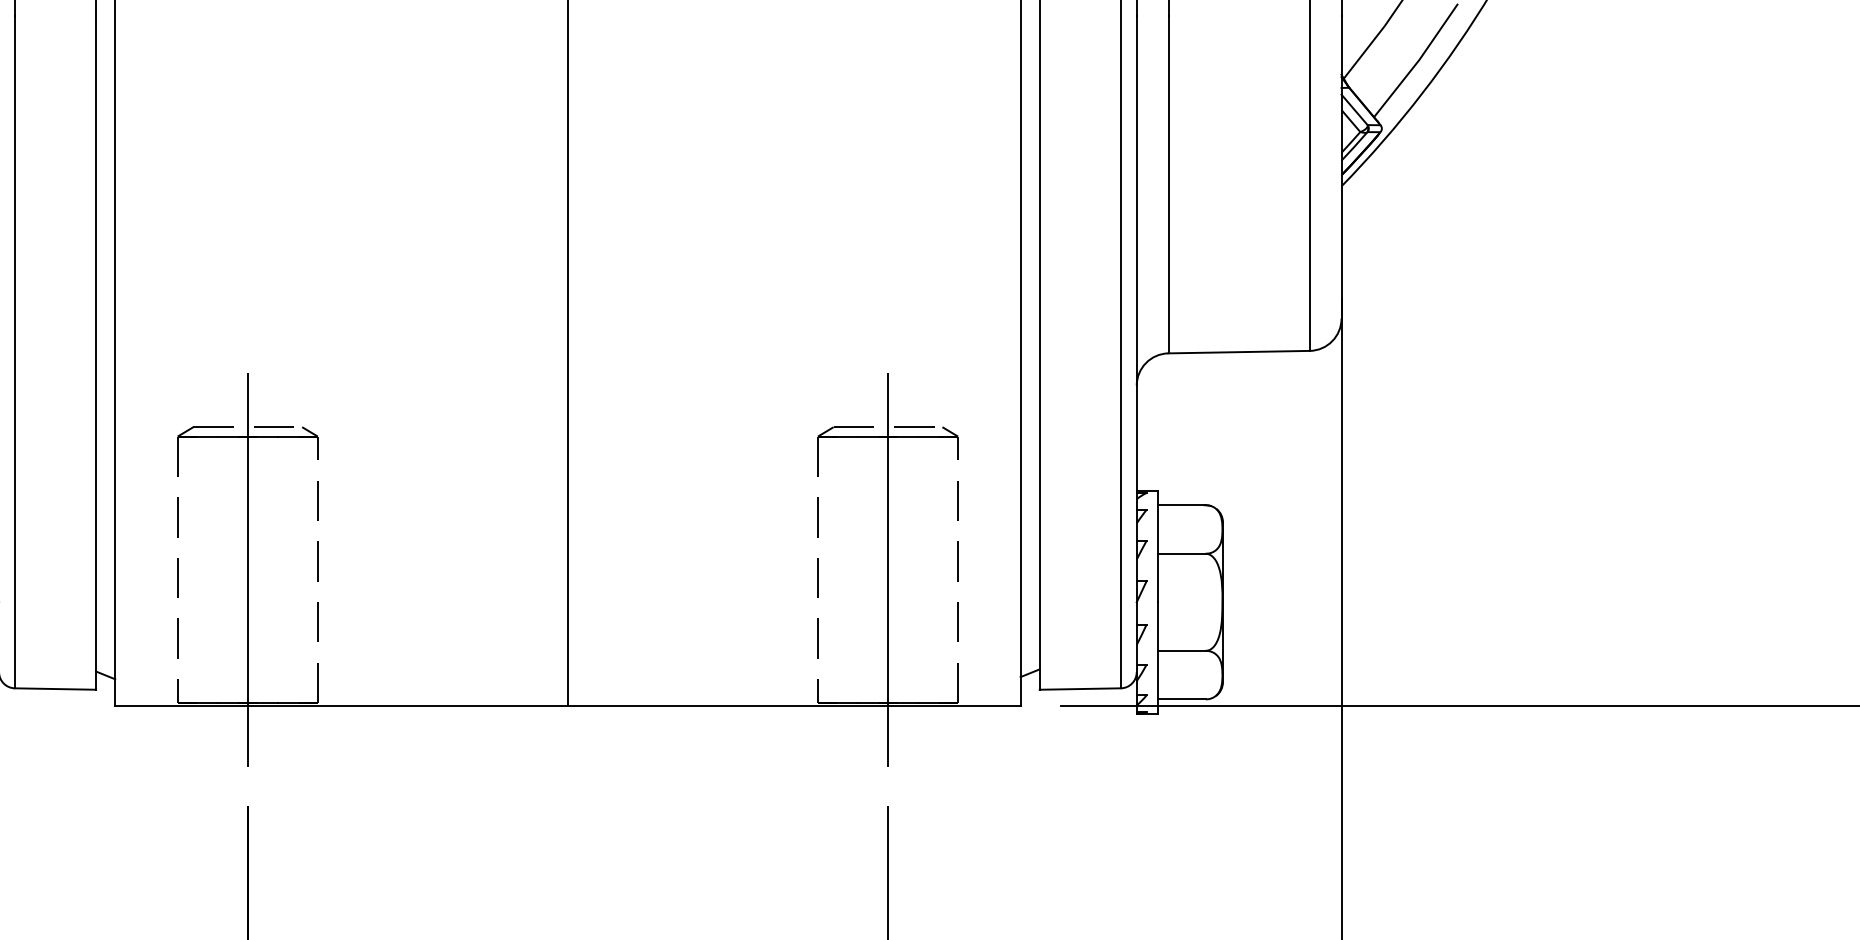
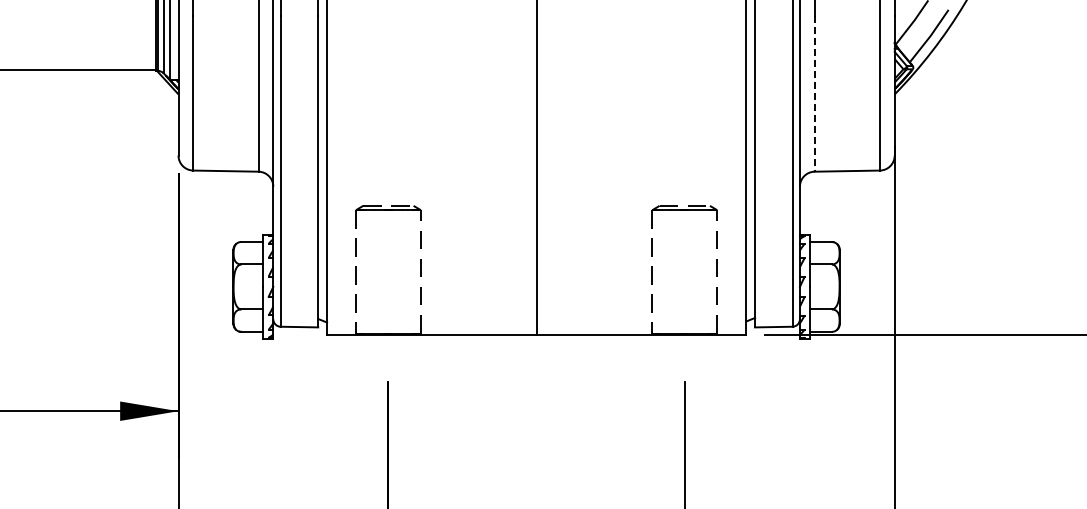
line: (1168, 186) -> (814, 94), solid -> dashed
line: (247, 568) -> (388, 271), removed
line: (887, 568) -> (684, 271), removed

